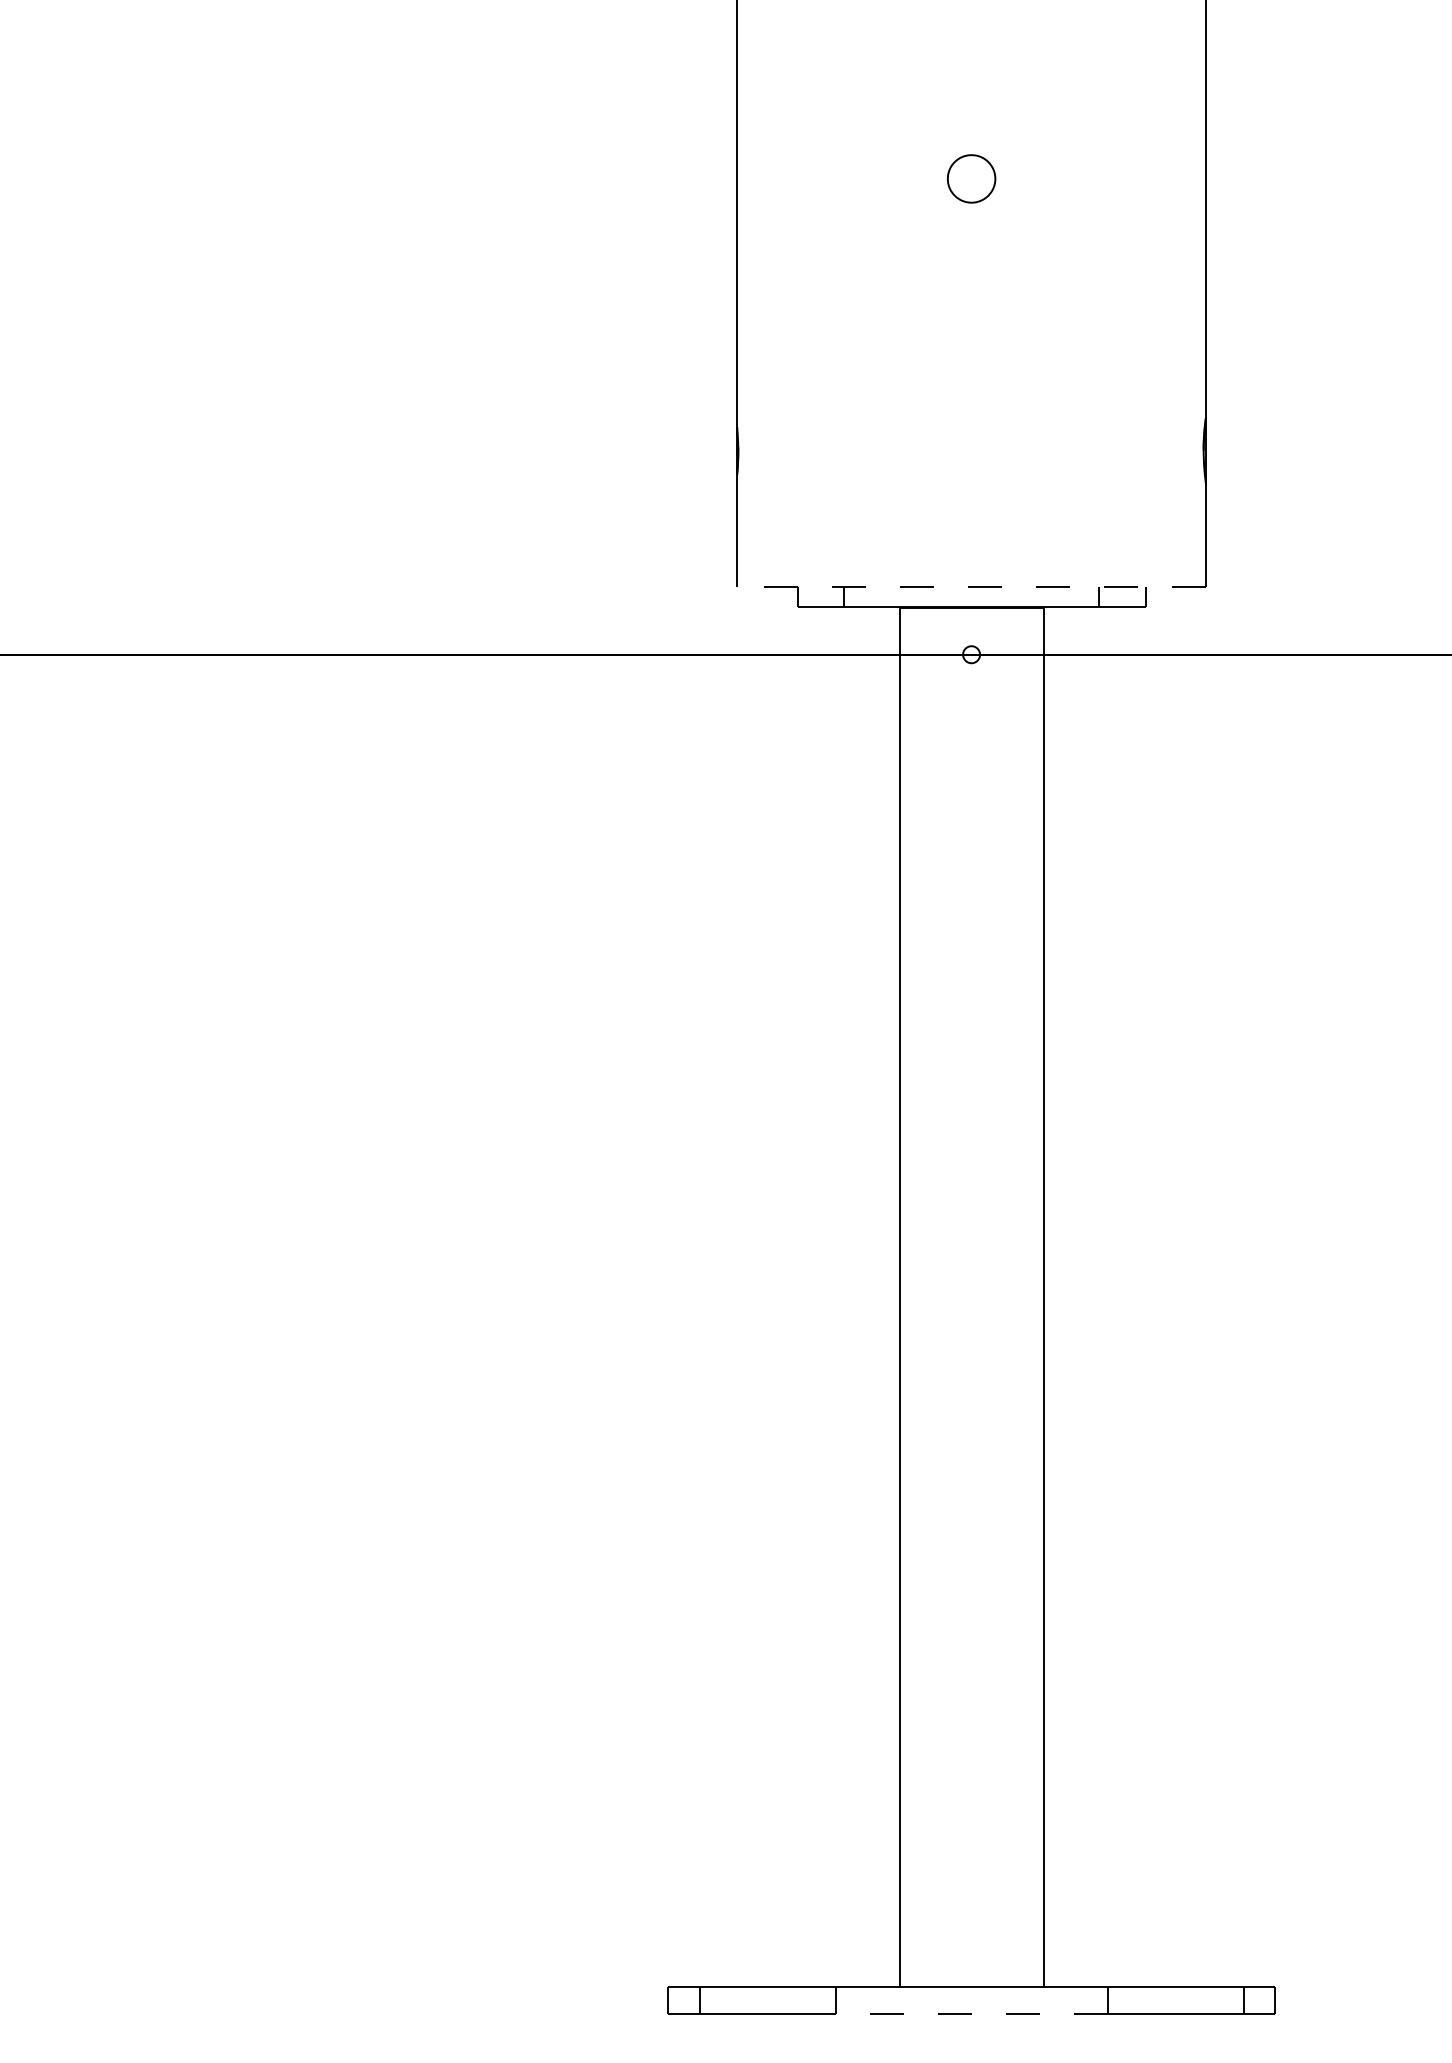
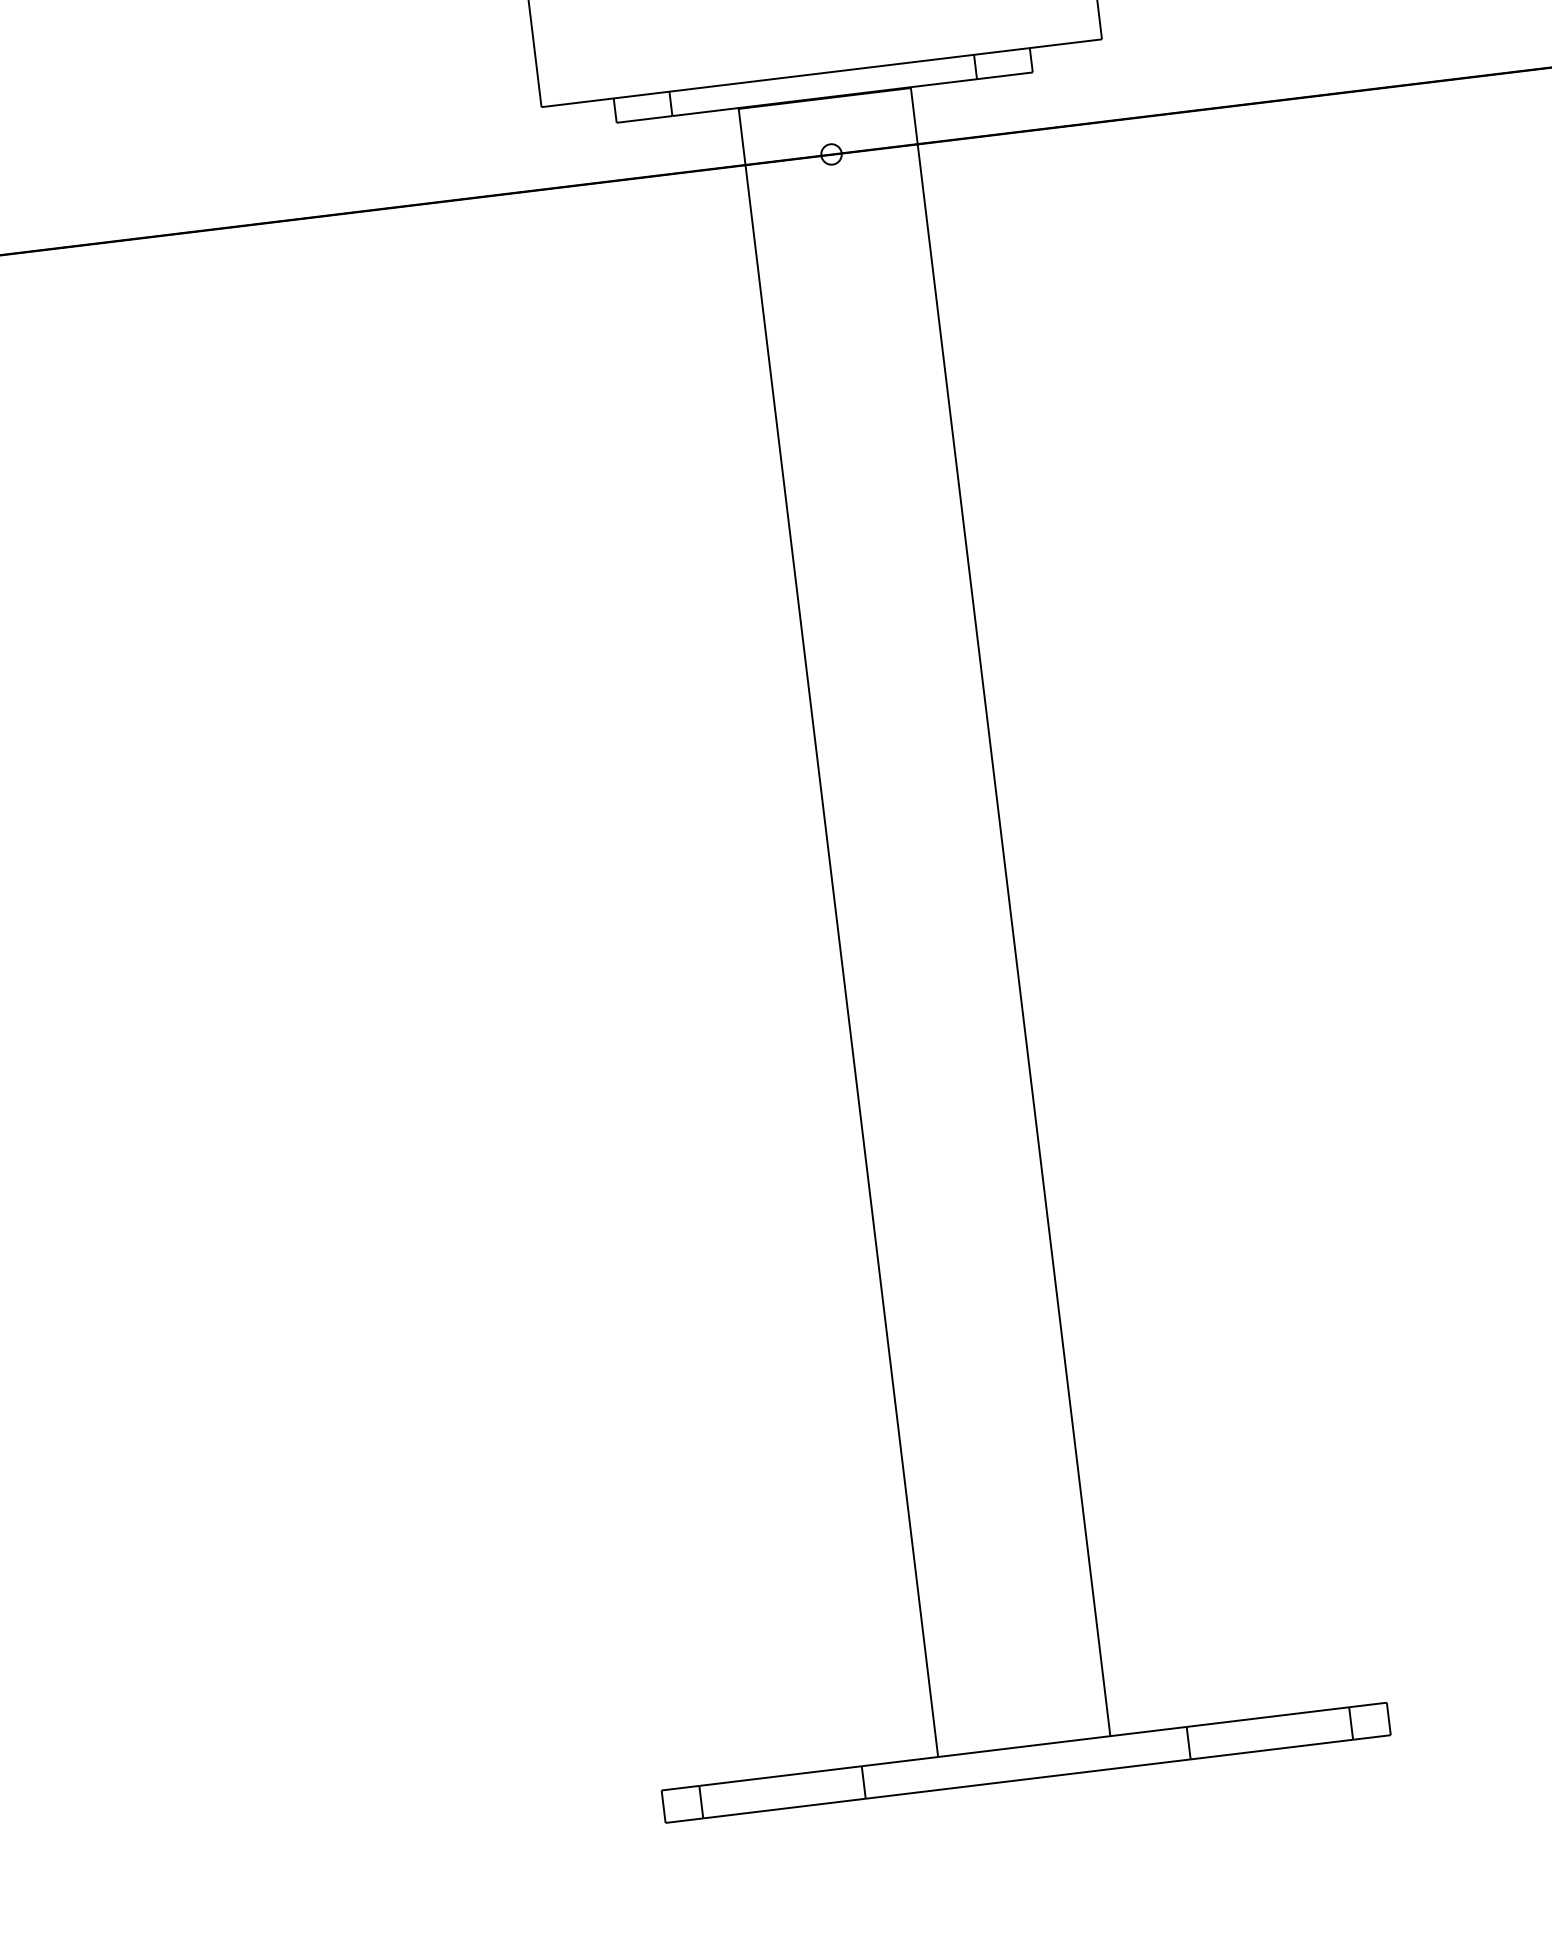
line: (971, 586) -> (821, 72), dashed -> solid
line: (971, 2014) -> (1028, 1779), dashed -> solid

